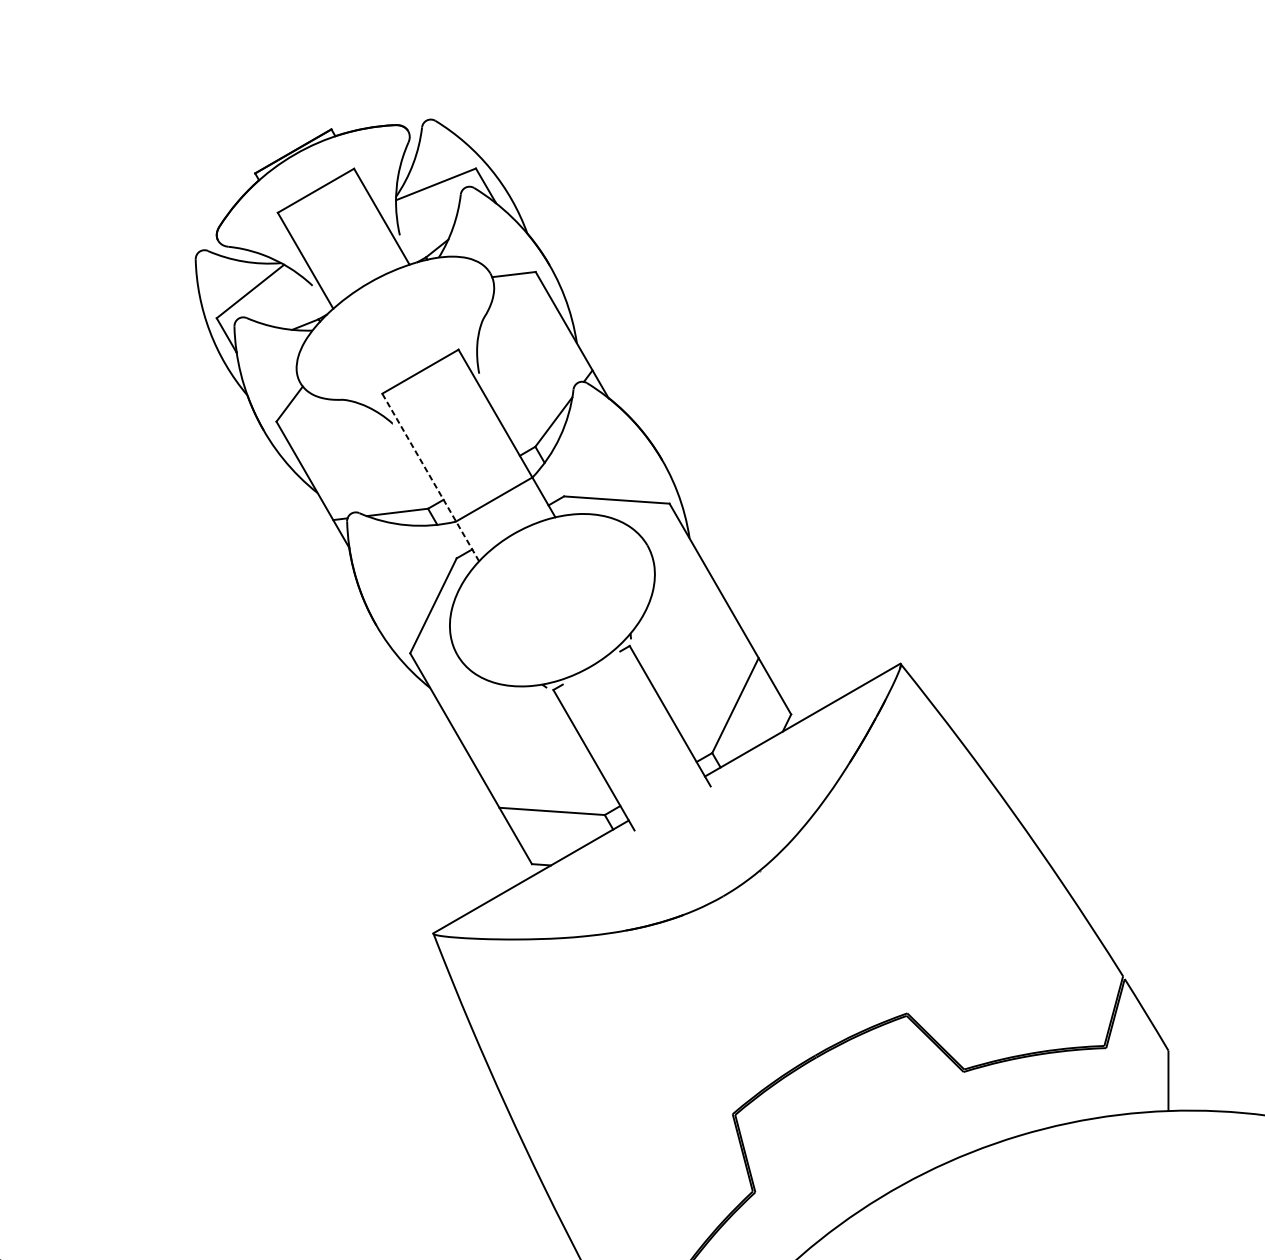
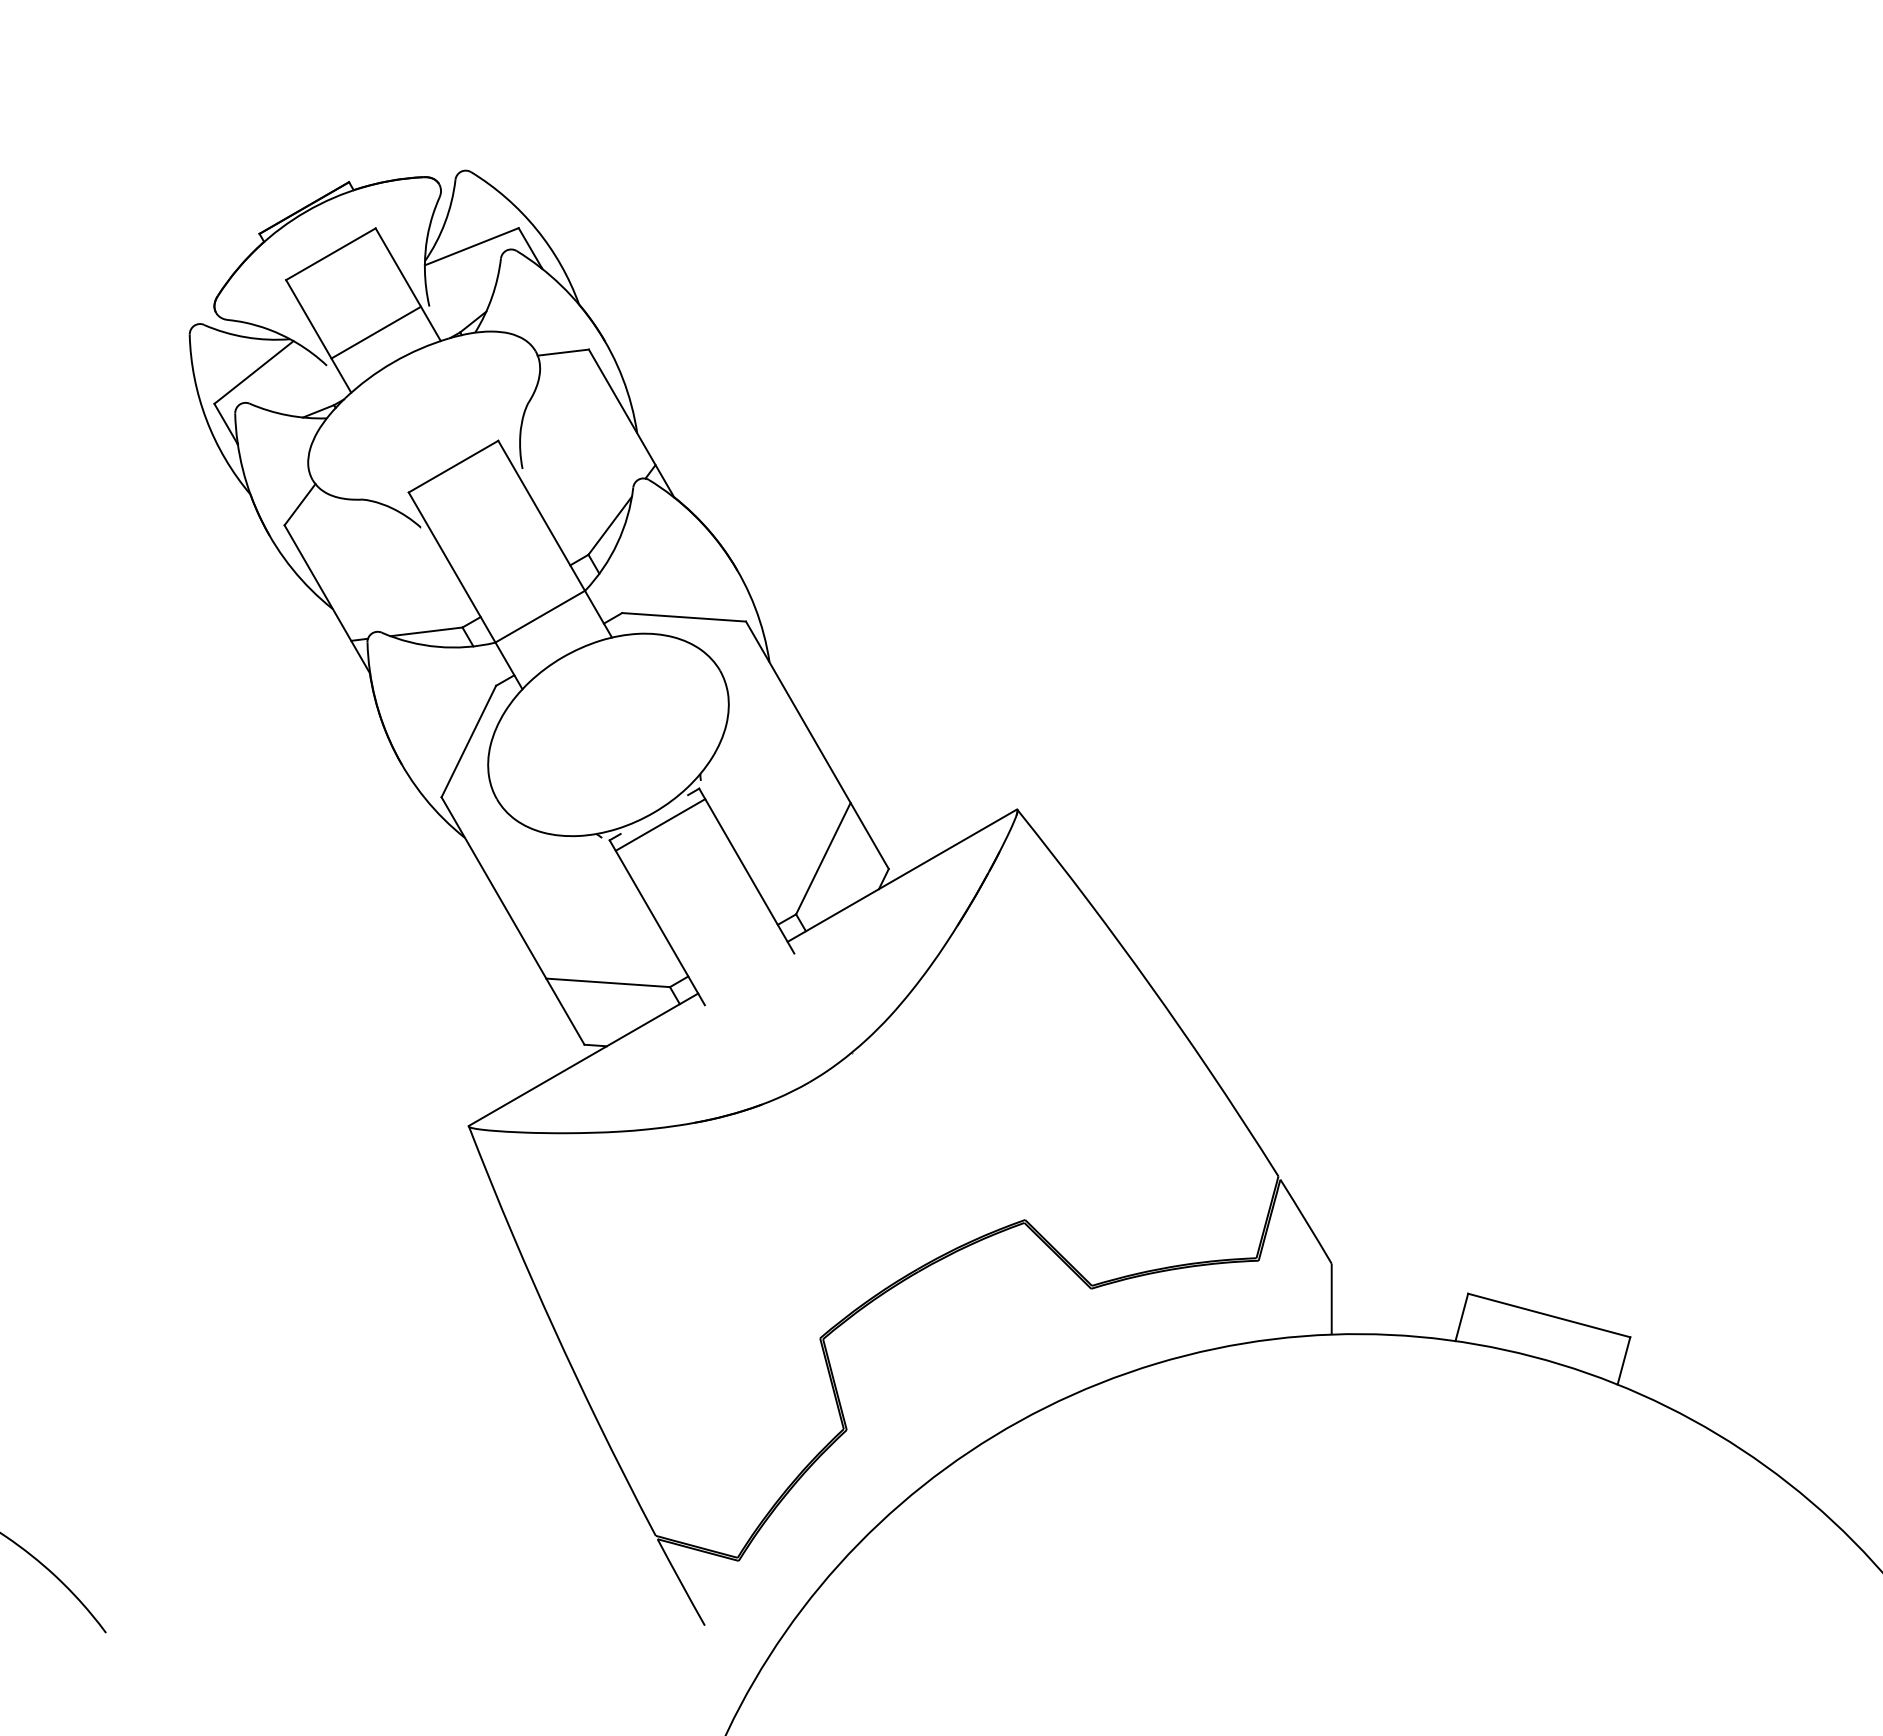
line: (353, 257) -> (375, 332), added
line: (430, 477) -> (465, 590), dashed -> solid
line: (596, 676) -> (660, 824), added

